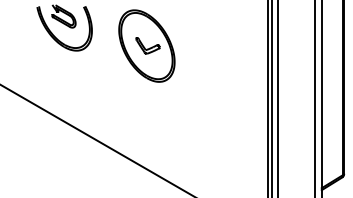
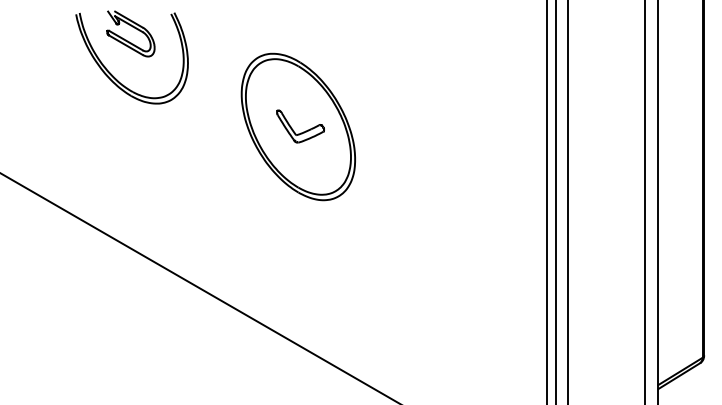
part: (146, 45) -> (297, 125), moved

